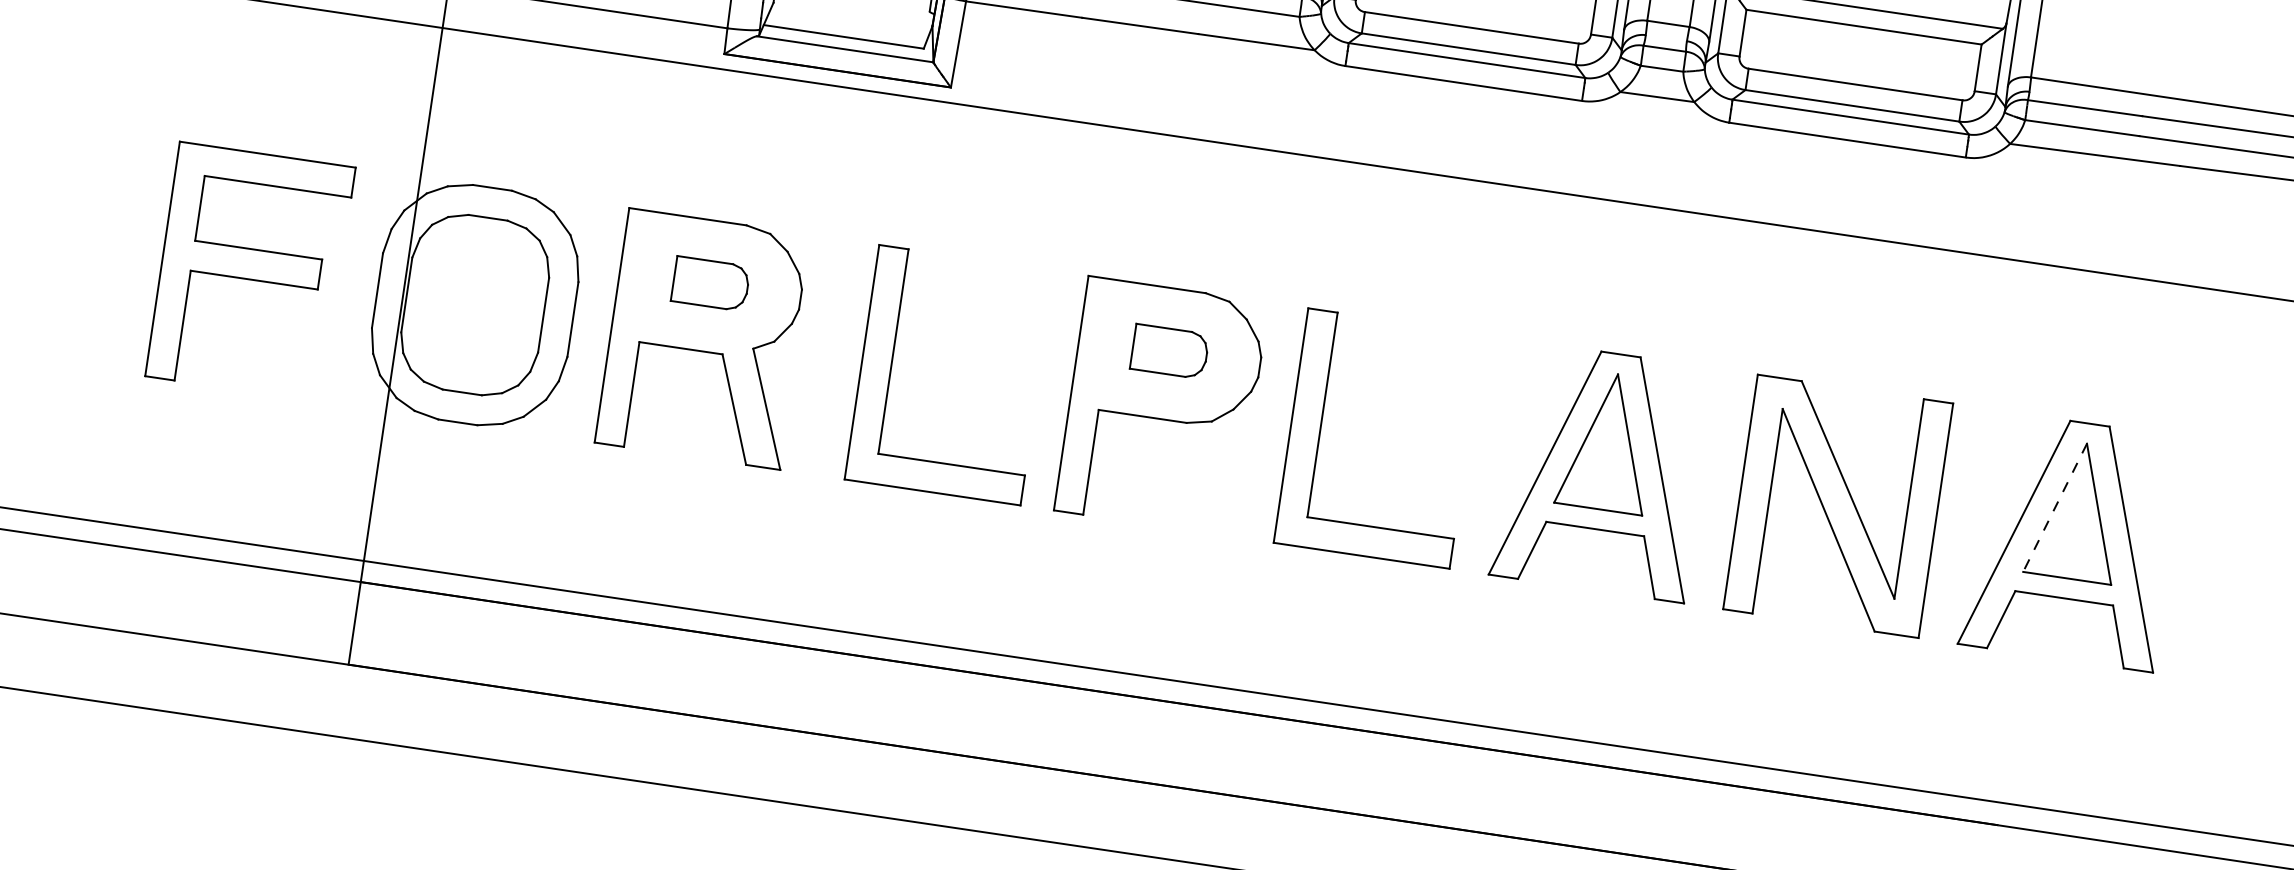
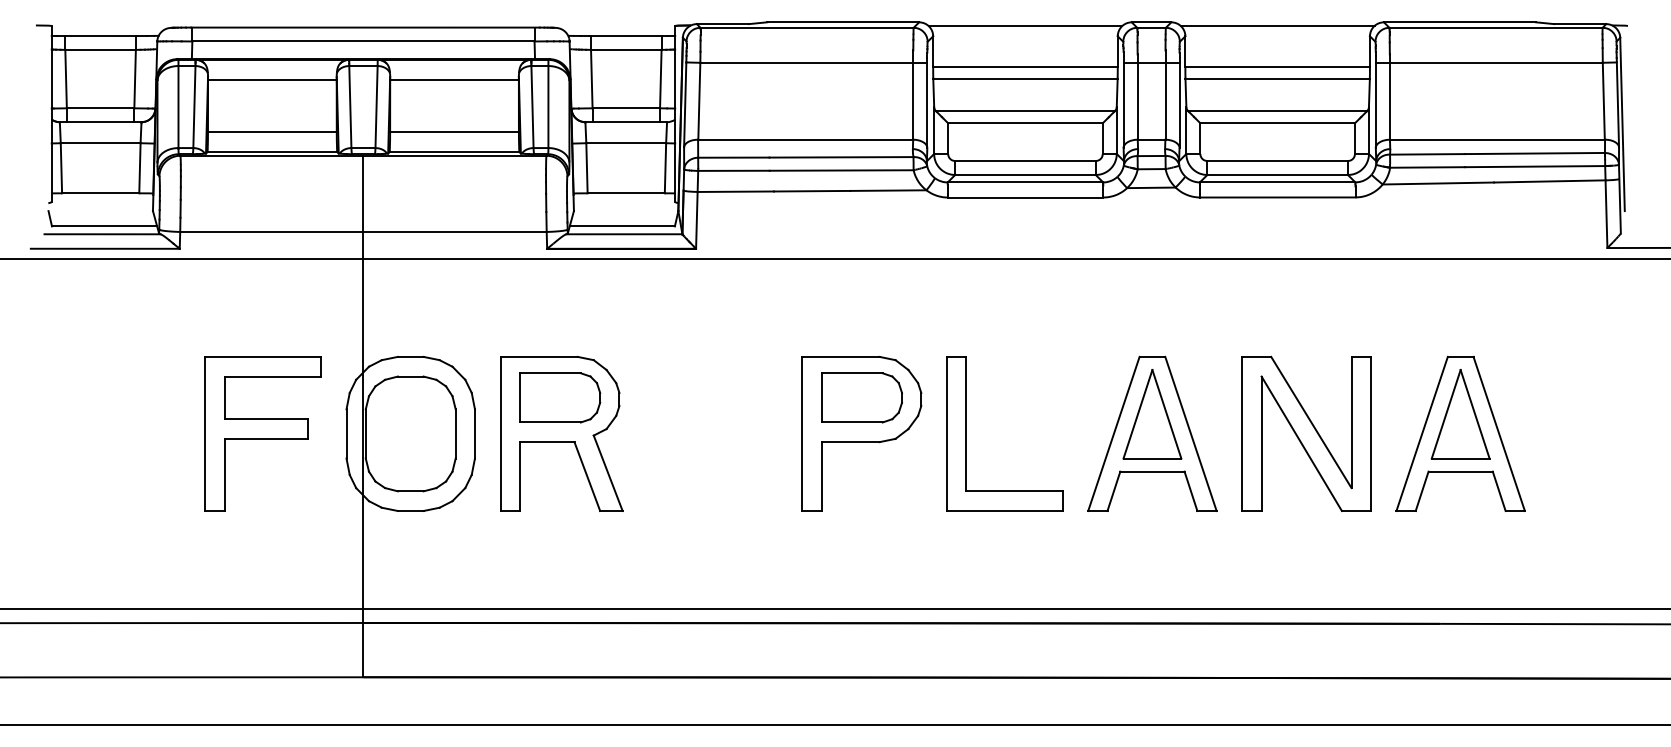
part: (711, 283) -> (560, 397), size x1.67
part: (1169, 350) -> (861, 397), size x1.67
part: (891, 365) -> (684, 433), removed
line: (2055, 508) -> (1446, 414), dashed -> solid

